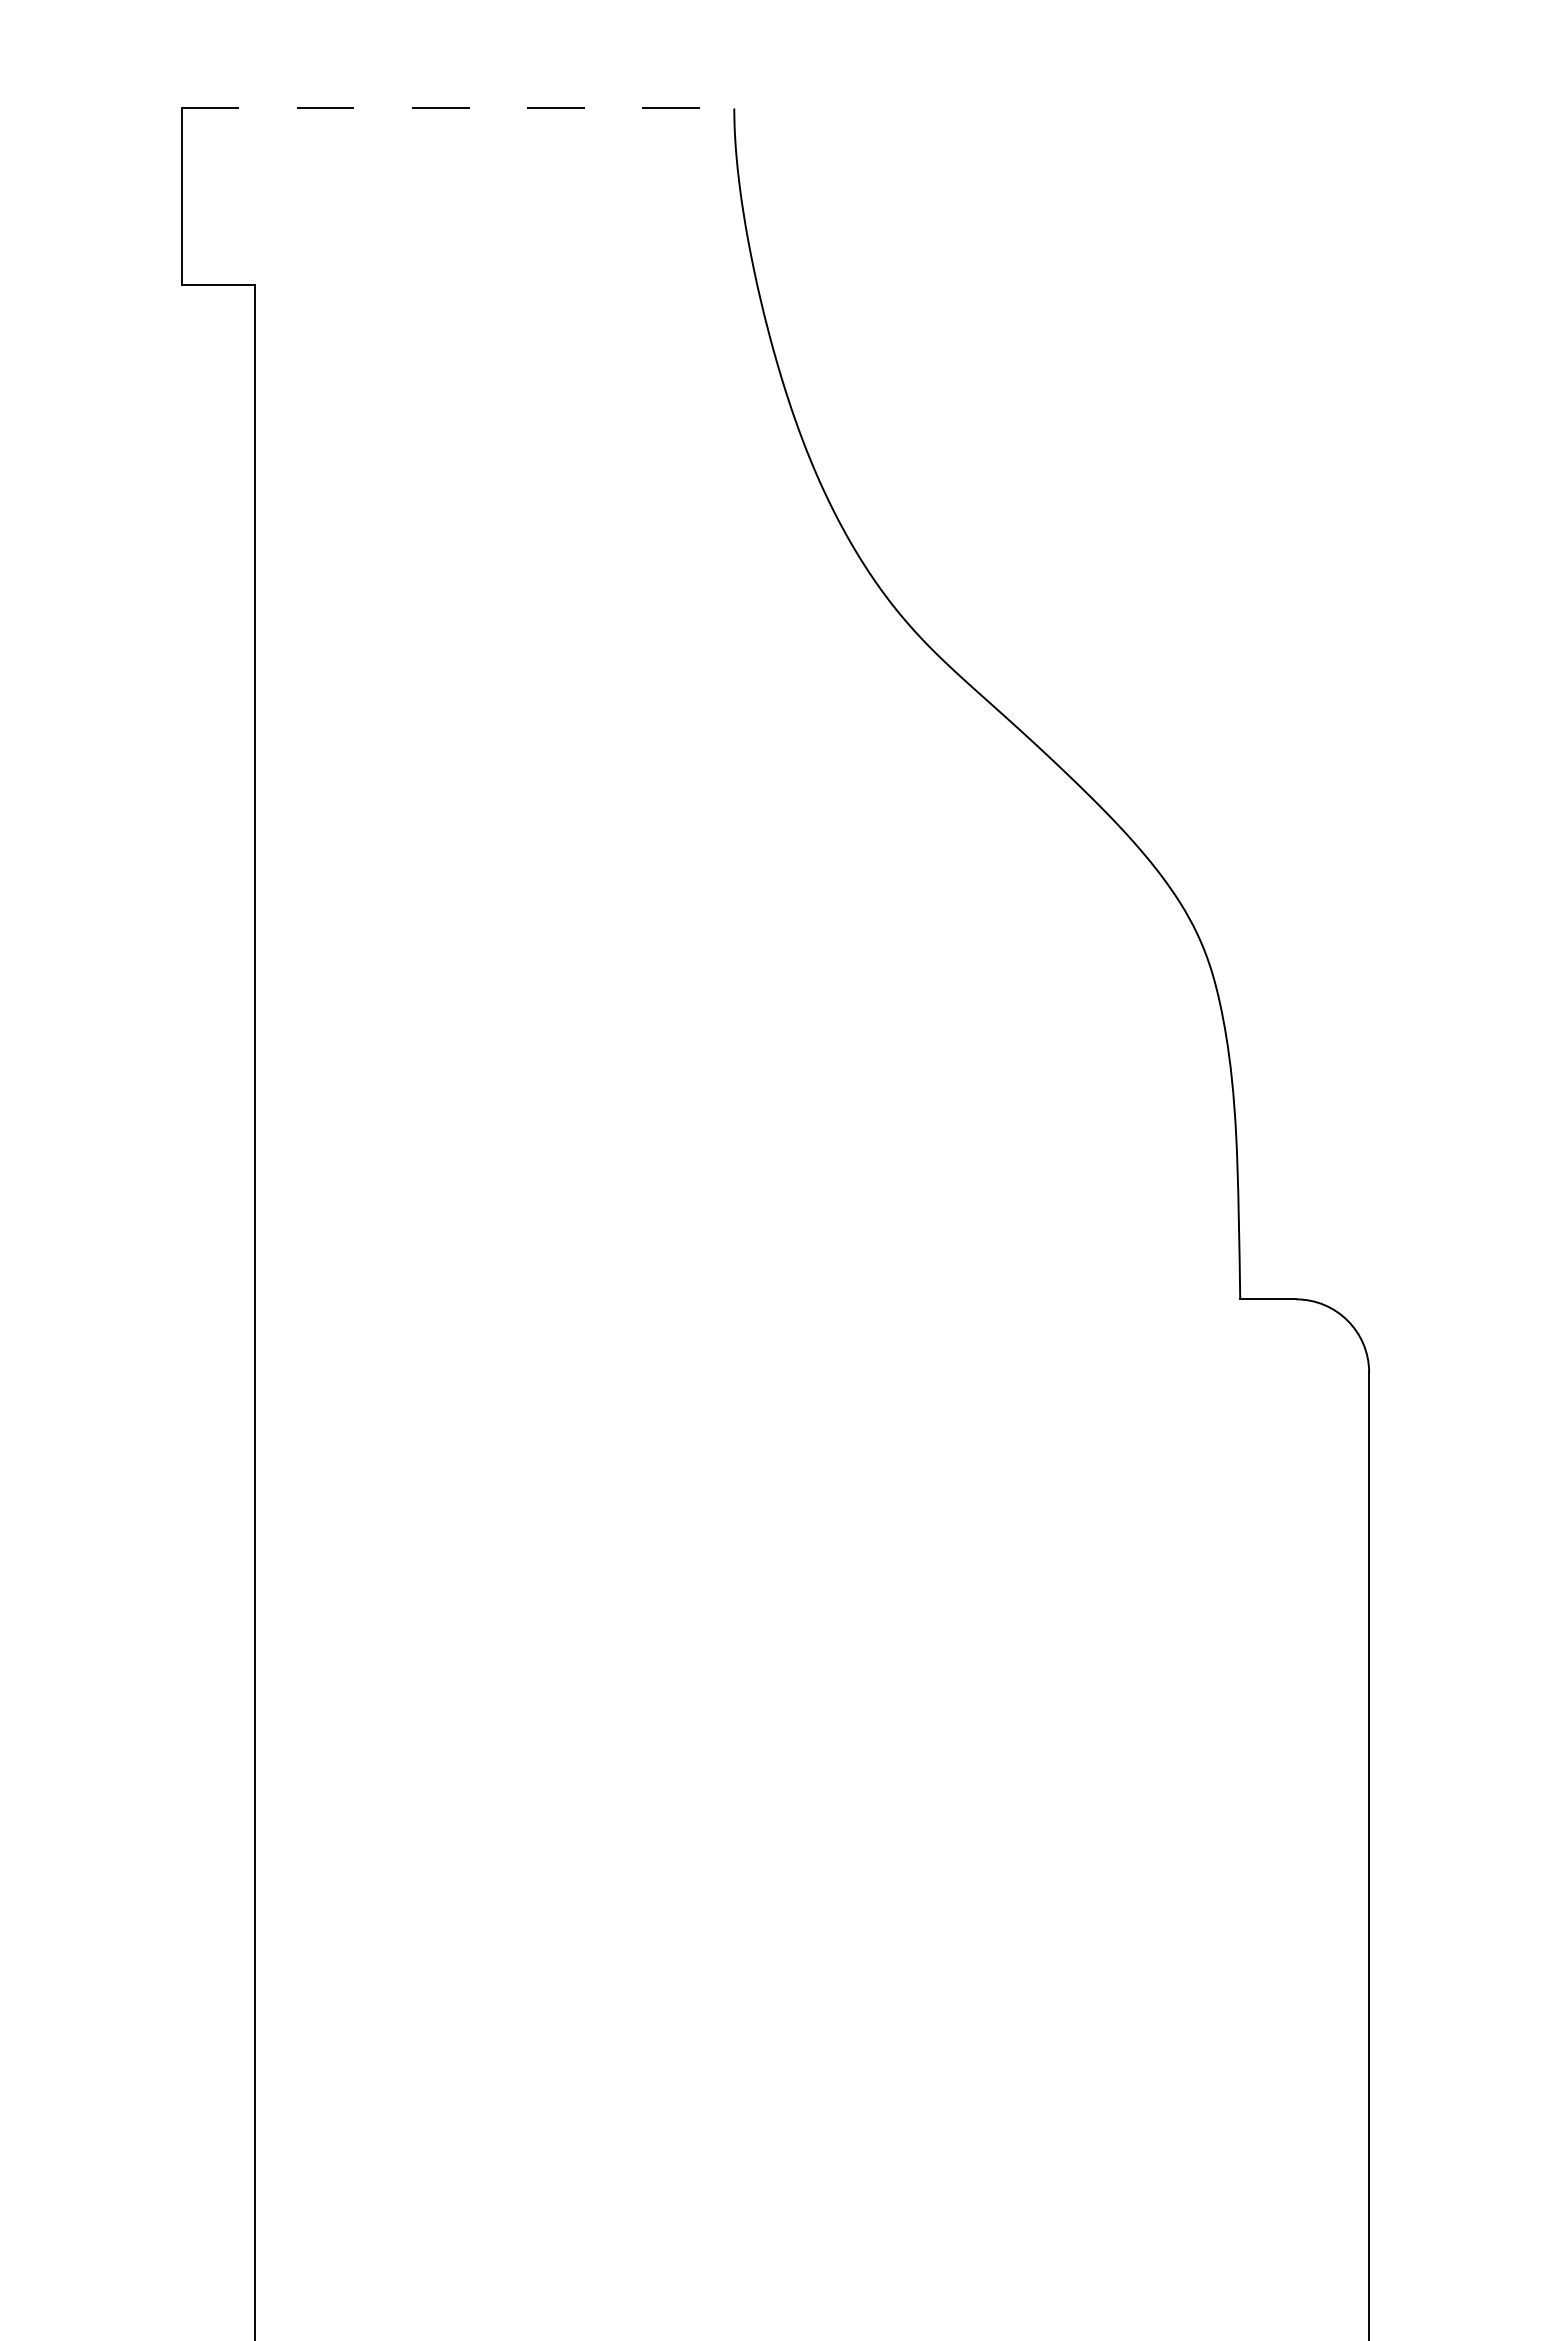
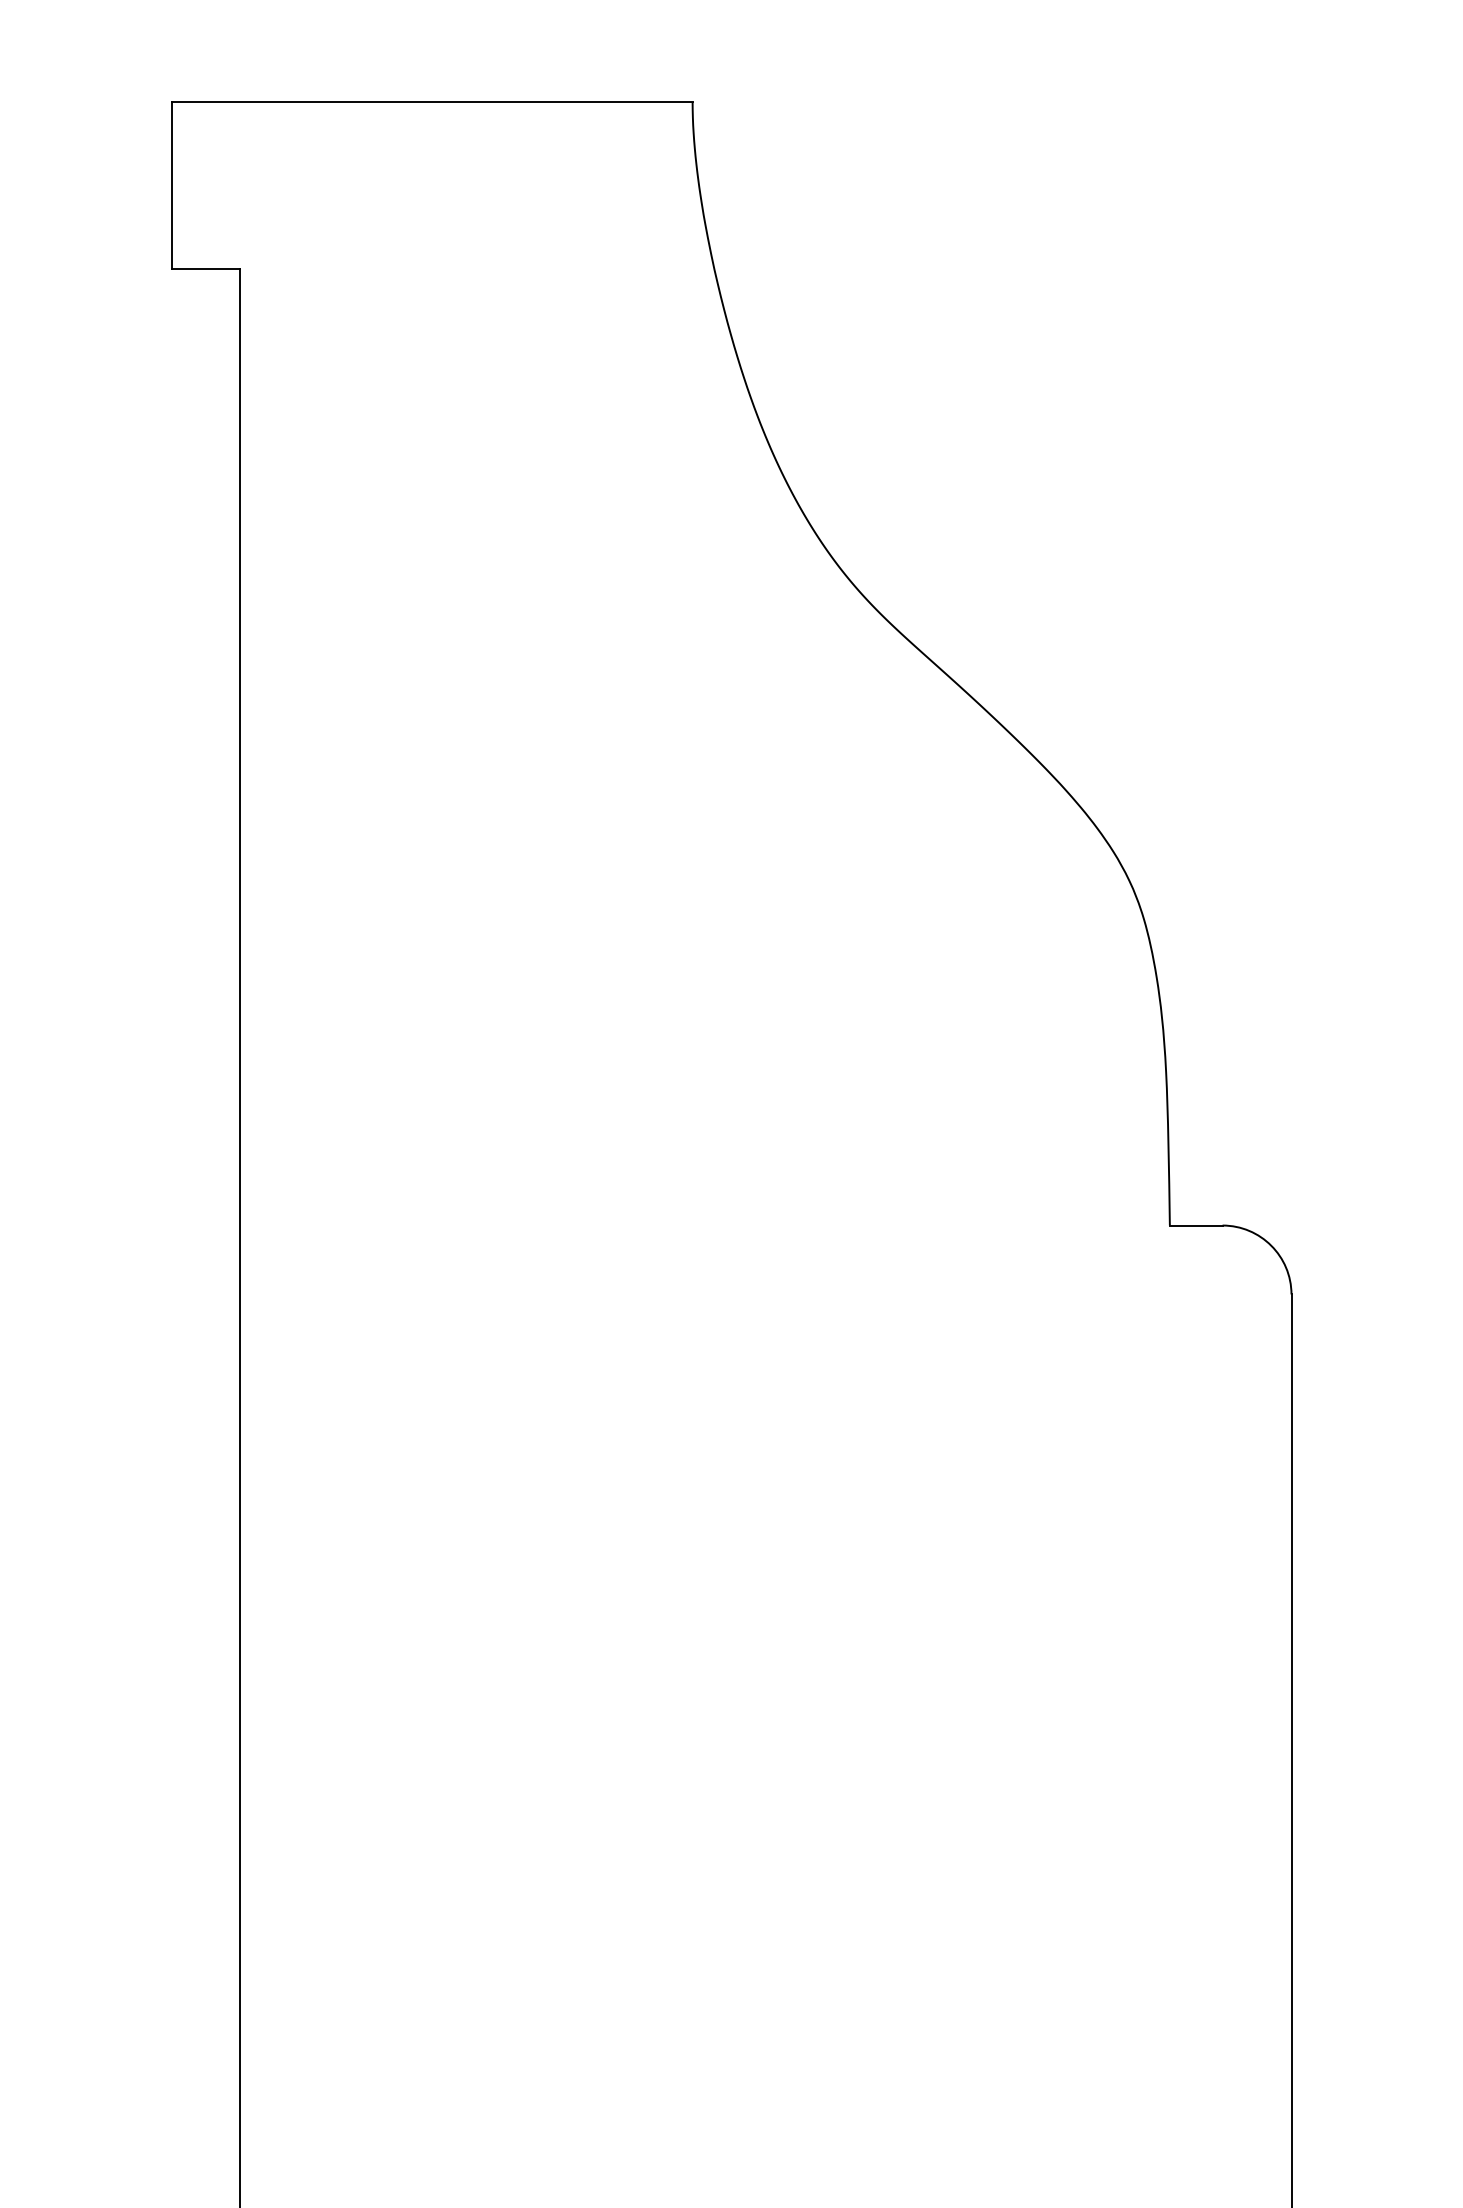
line: (458, 108) -> (432, 102), dashed -> solid

